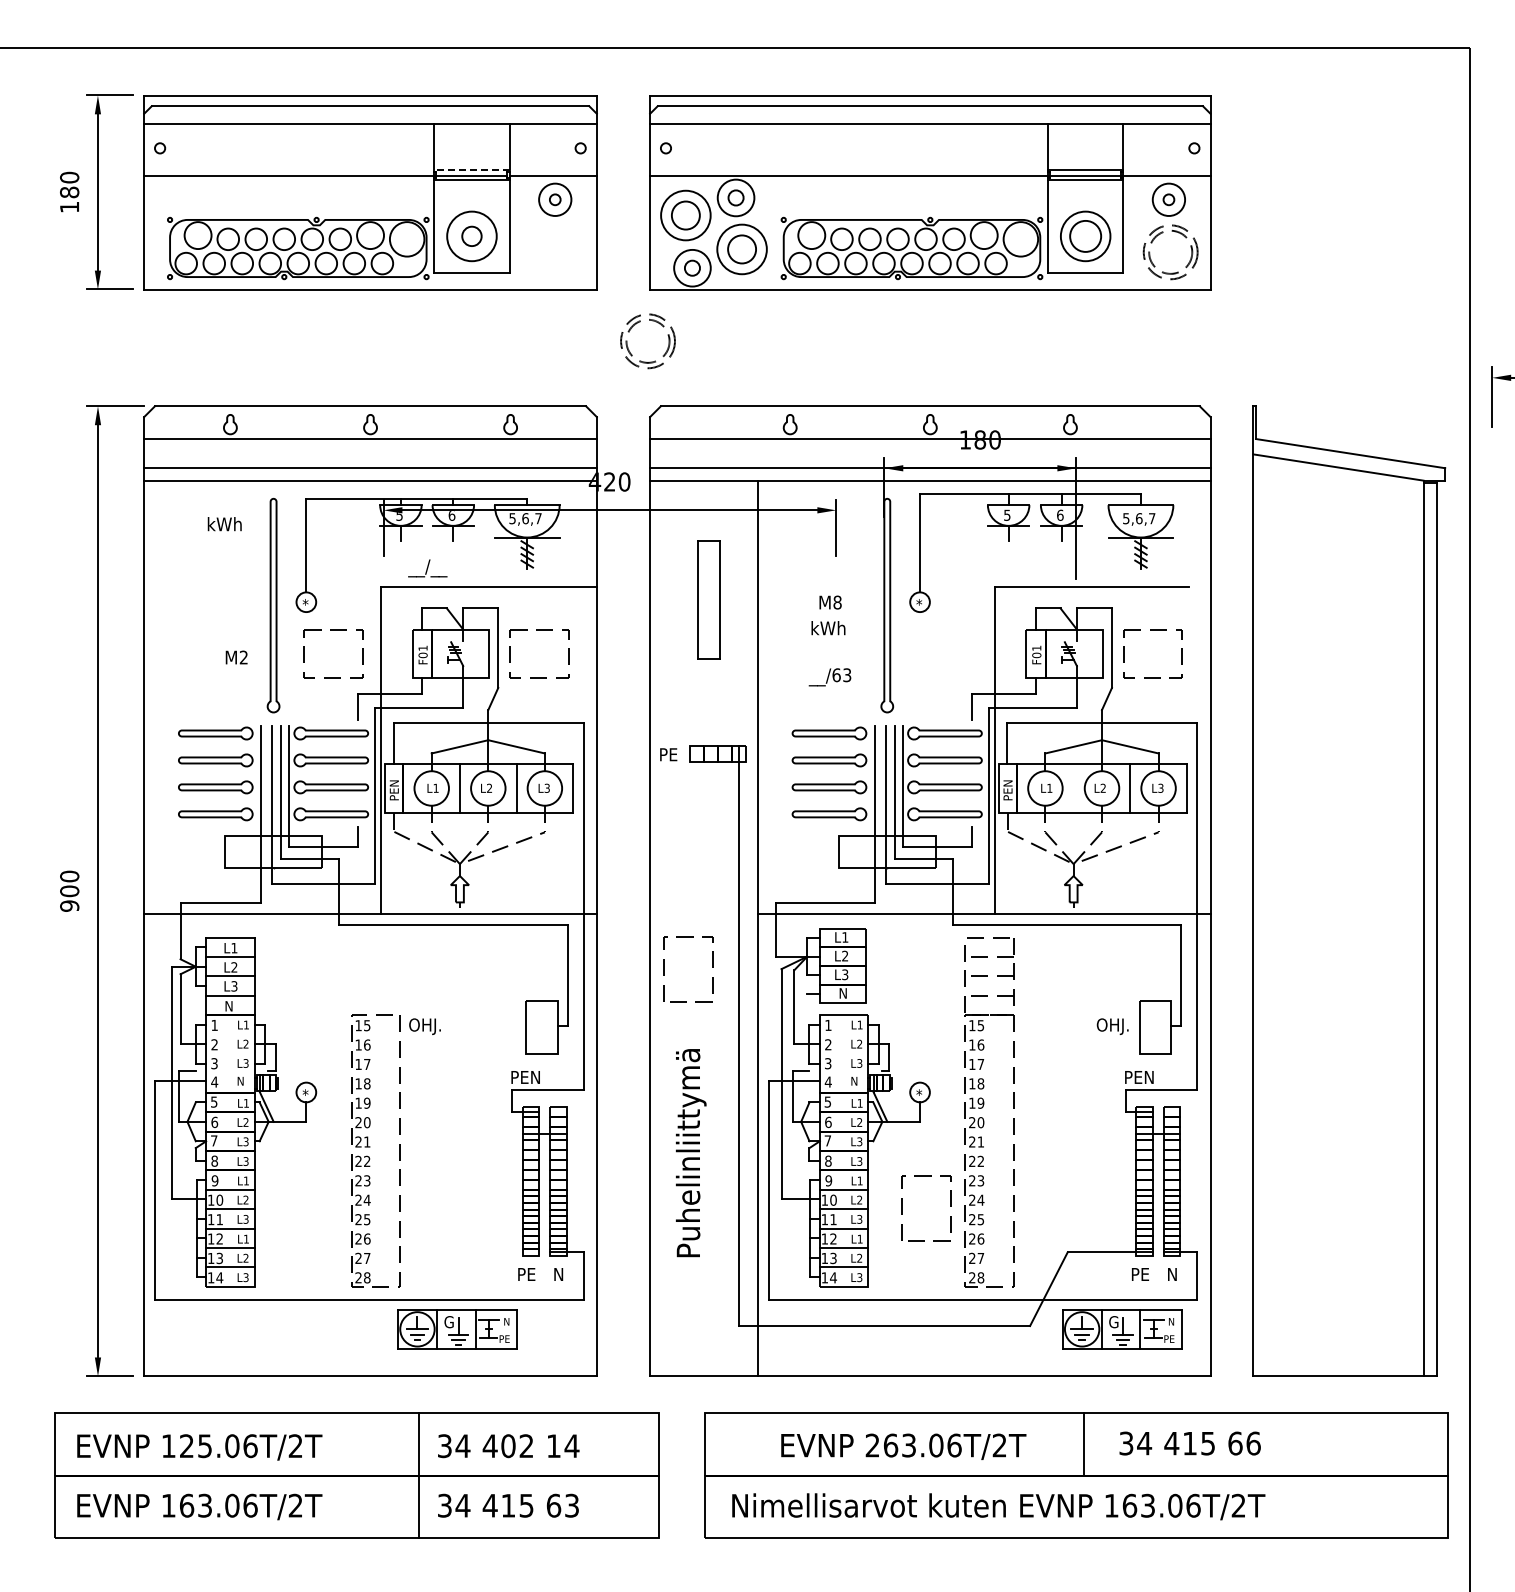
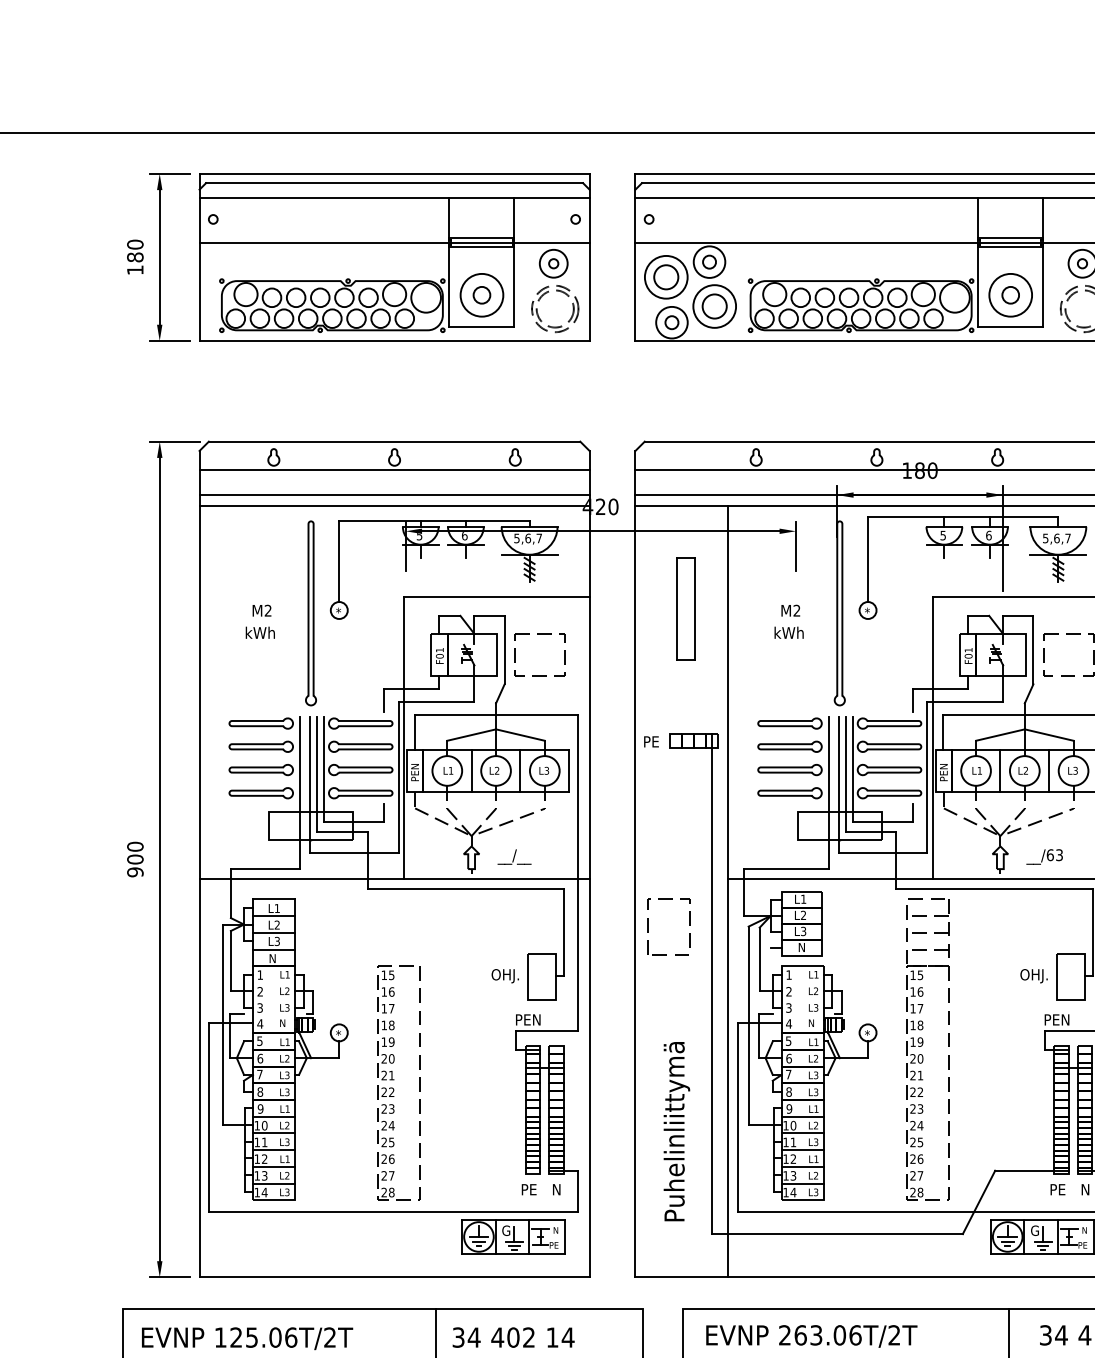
line: (471, 170) -> (481, 238), dashed -> solid
circle: (1085, 236) -> (1010, 295), size x0.62
part: (629, 349) -> (539, 316), moved
text: (224, 524) -> (260, 633), moved
text: (427, 568) -> (514, 857), moved
text: (837, 602) -> (796, 610), M8 -> M2
part: (333, 630) -> (362, 634), removed
text: (236, 657) -> (261, 610), moved
text: (829, 677) -> (1044, 857), moved
line: (1073, 788) -> (1000, 770), added
text: (424, 1026) -> (504, 976), moved
text: (691, 1153) -> (677, 1131), moved
part: (902, 1208) -> (852, 1132), removed
part: (457, 1329) -> (513, 1237), moved
text: (903, 1446) -> (811, 1336), moved

